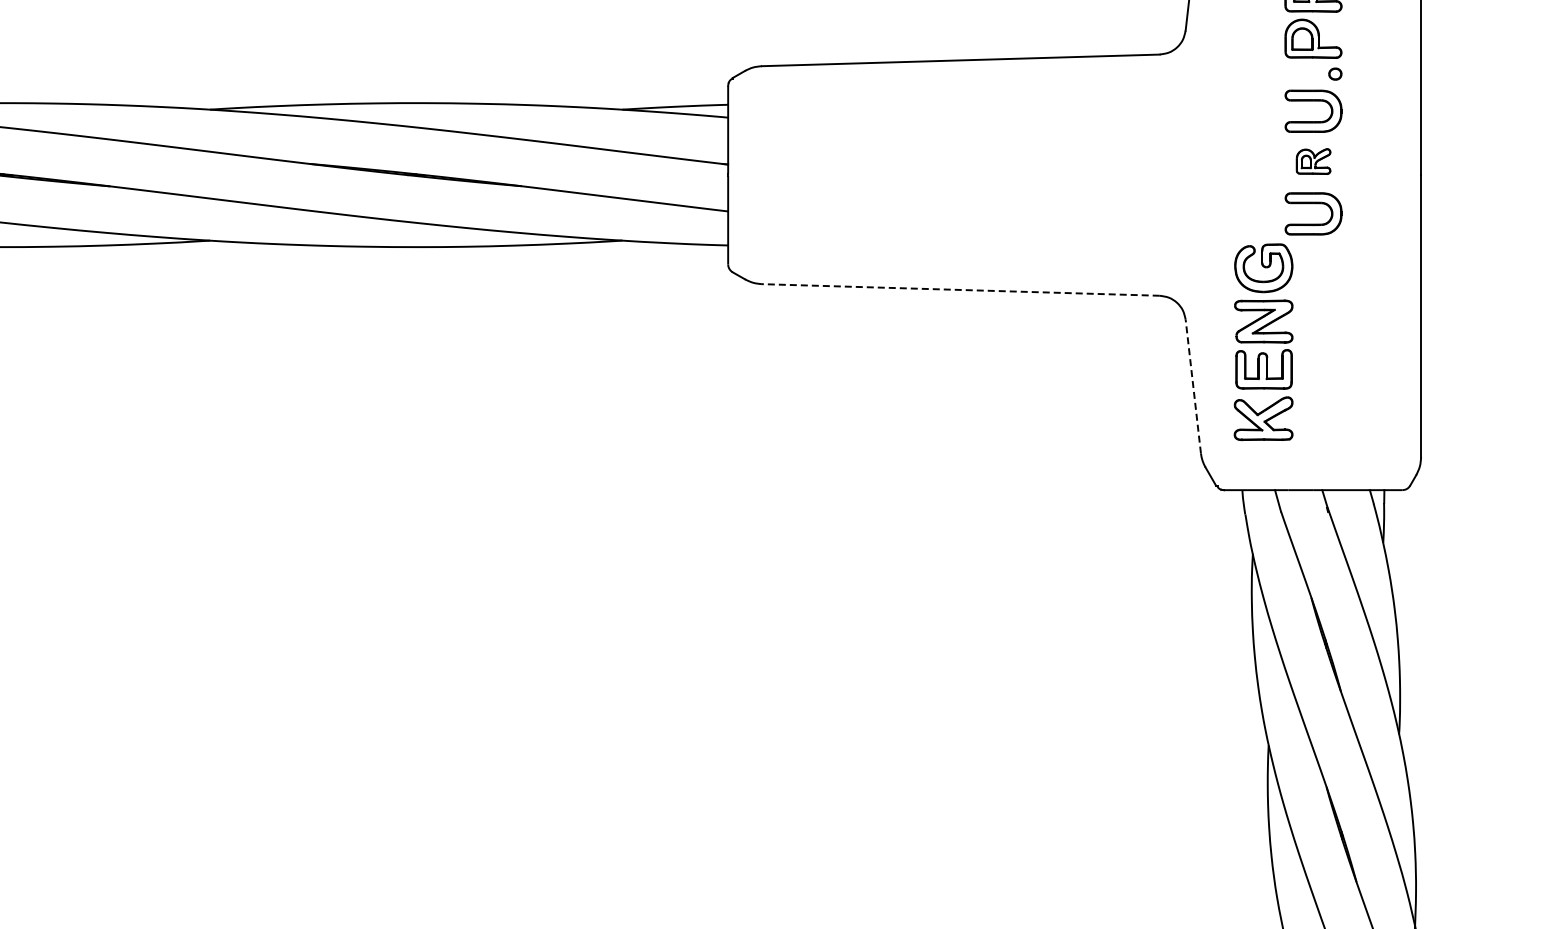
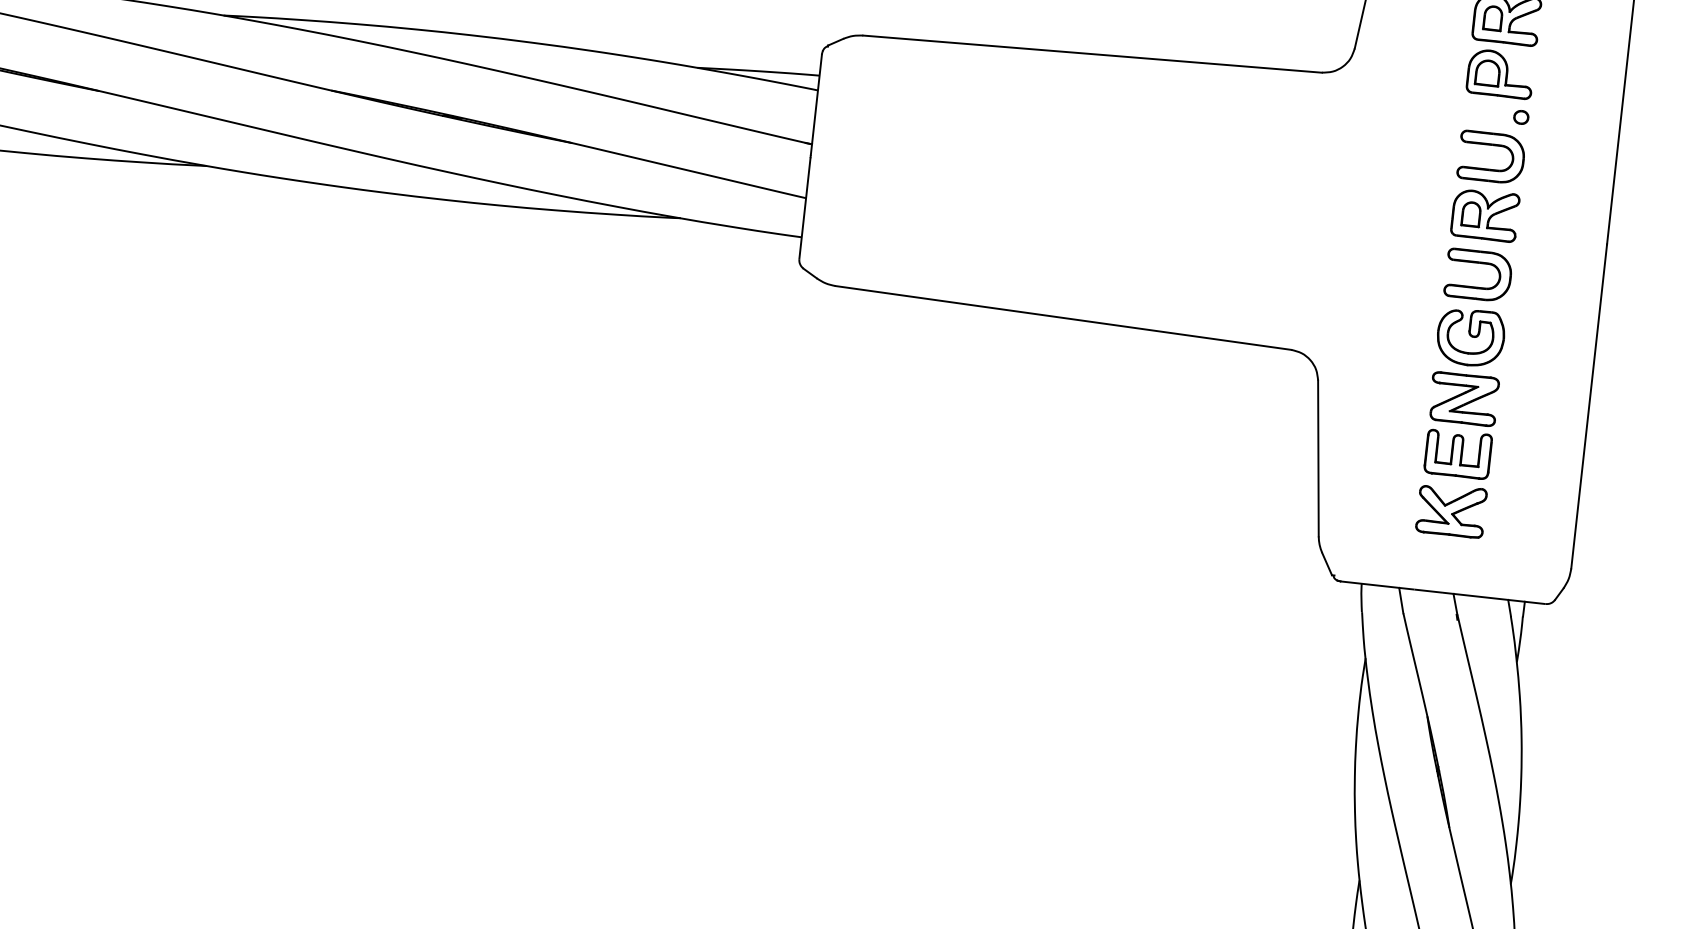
part: (1313, 161) -> (1485, 215), size x1.67
line: (960, 289) -> (1063, 317), dashed -> solid
part: (1263, 342) -> (1460, 422), moved
line: (1193, 386) -> (1318, 458), dashed -> solid

